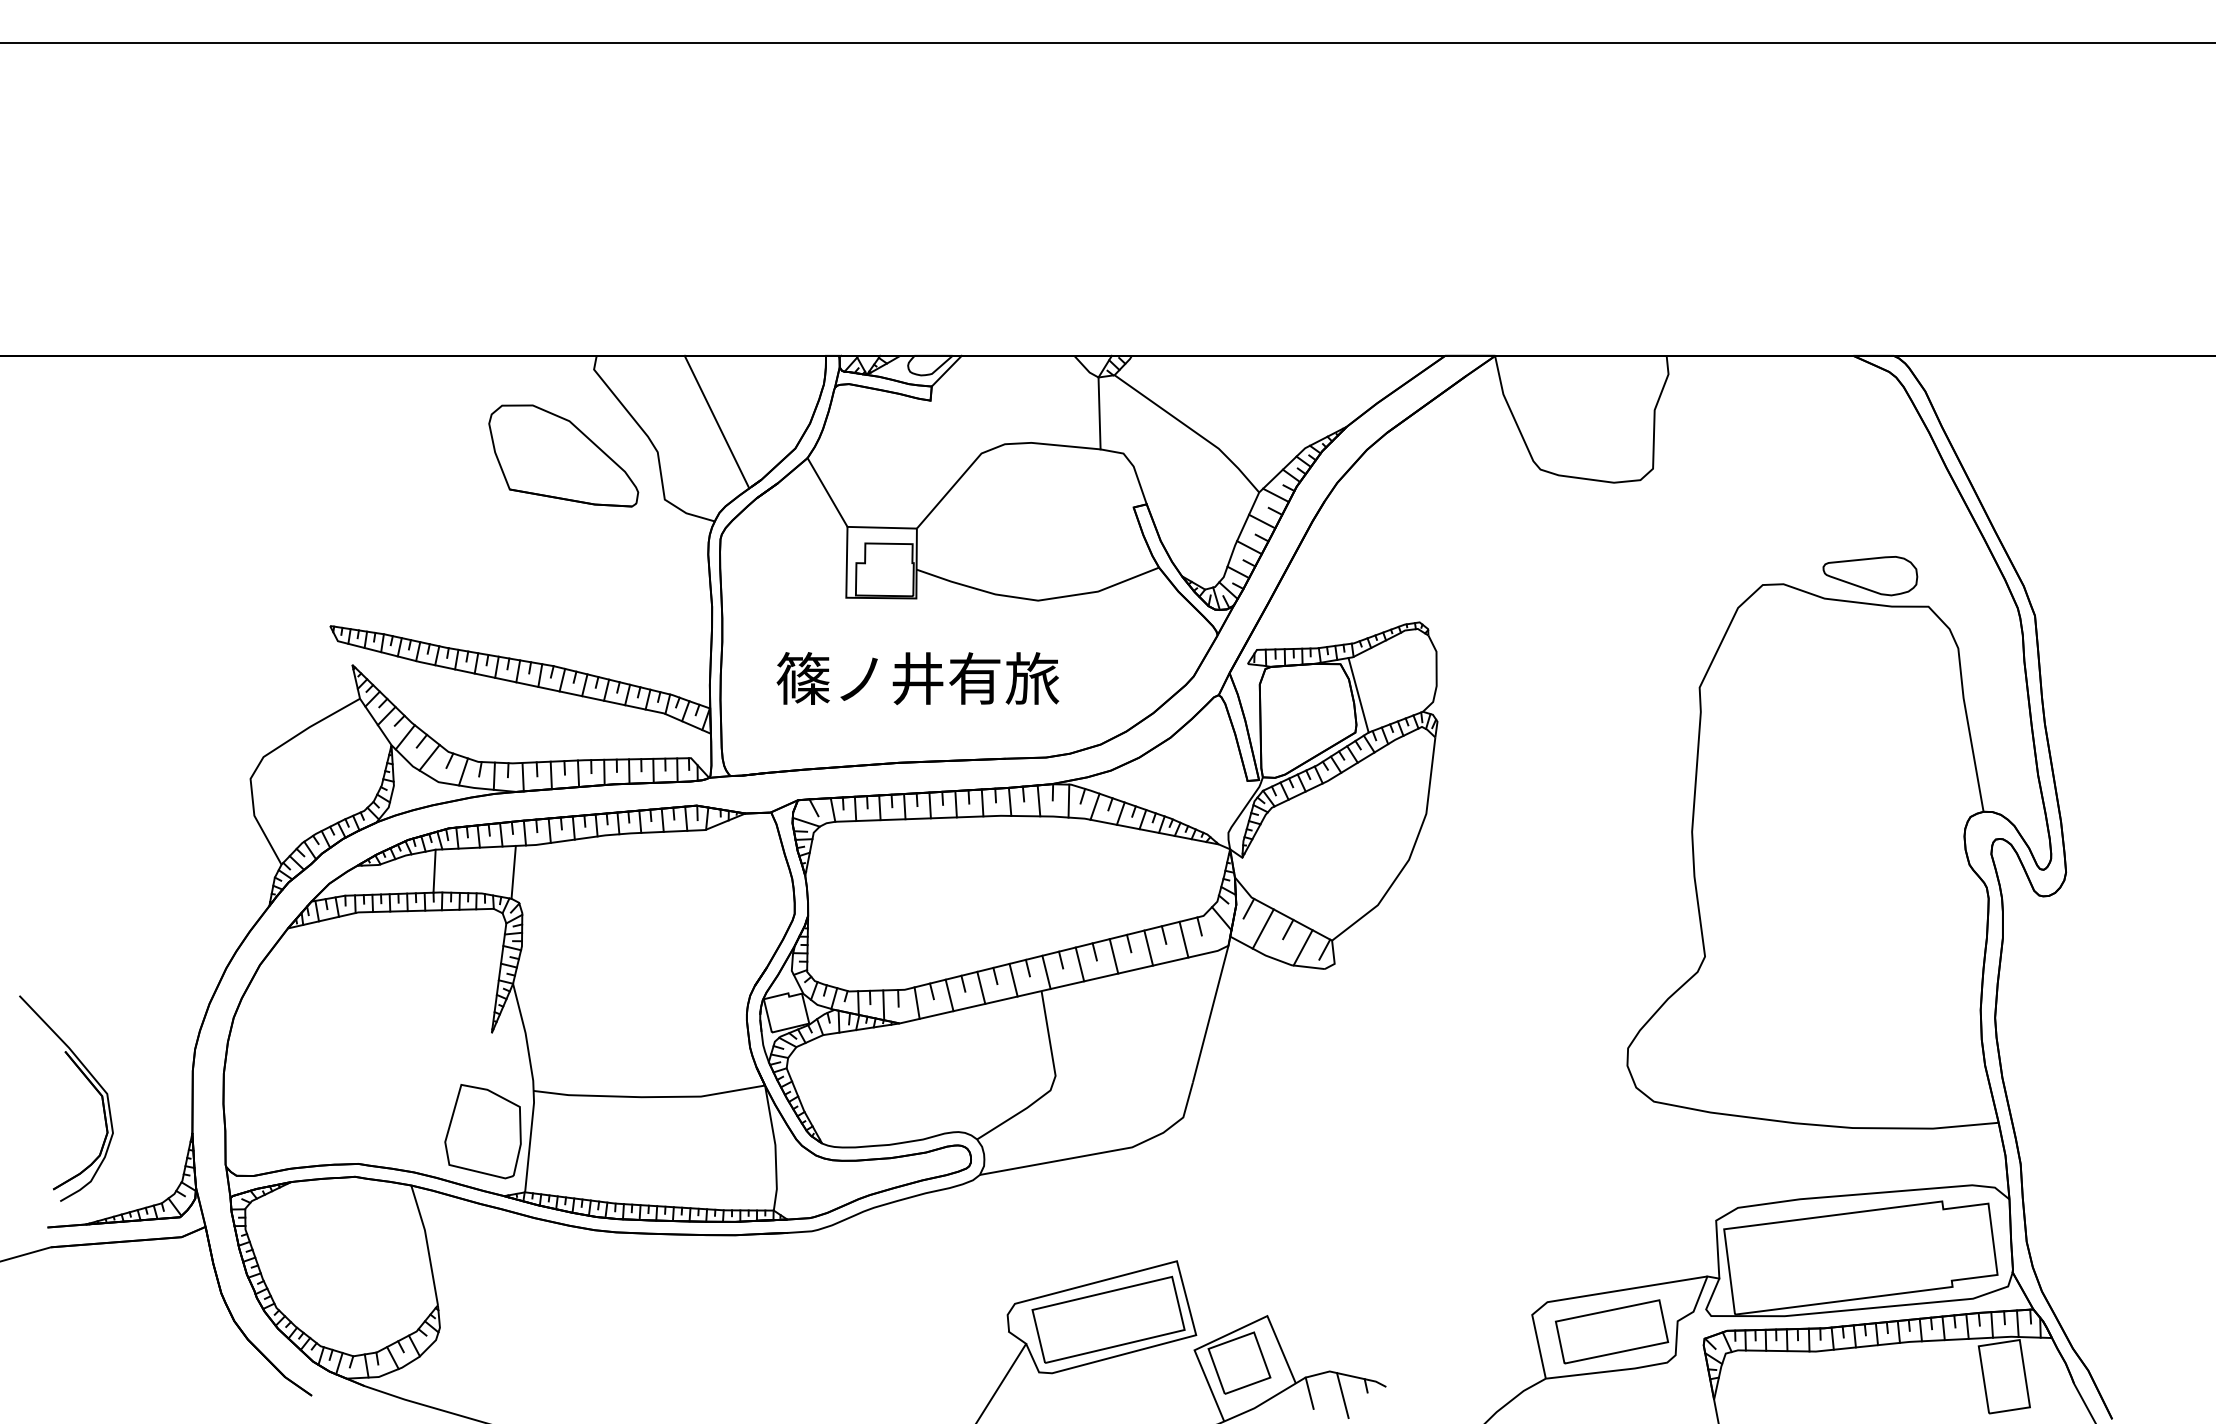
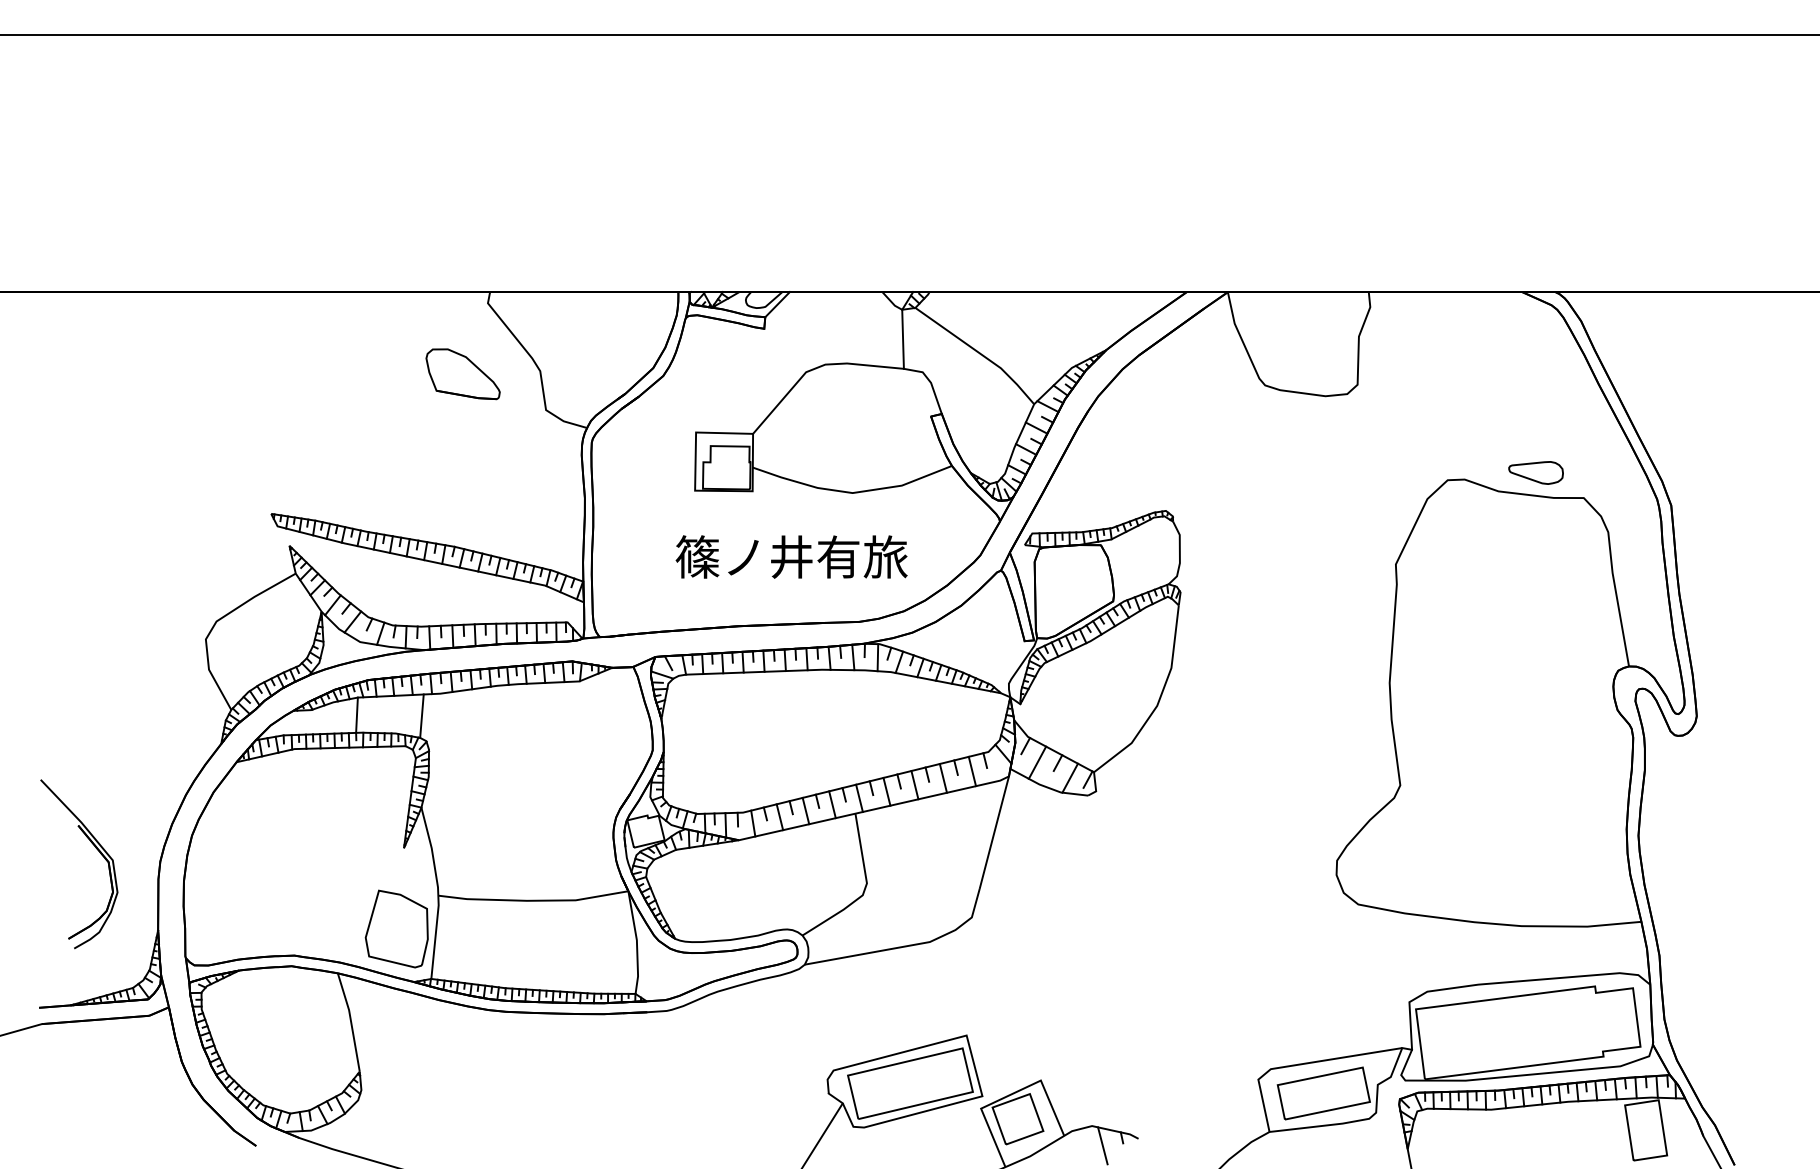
line: (716, 421) -> (588, 345), removed
part: (563, 455) -> (462, 373), size x0.6
line: (827, 492) -> (679, 404), removed
part: (1870, 576) -> (1536, 473), size x0.7
text: (917, 678) -> (791, 556), moved
line: (1358, 695) -> (1115, 570), removed
part: (87, 1080) -> (96, 849), moved
line: (1309, 1392) -> (1075, 1143), removed

